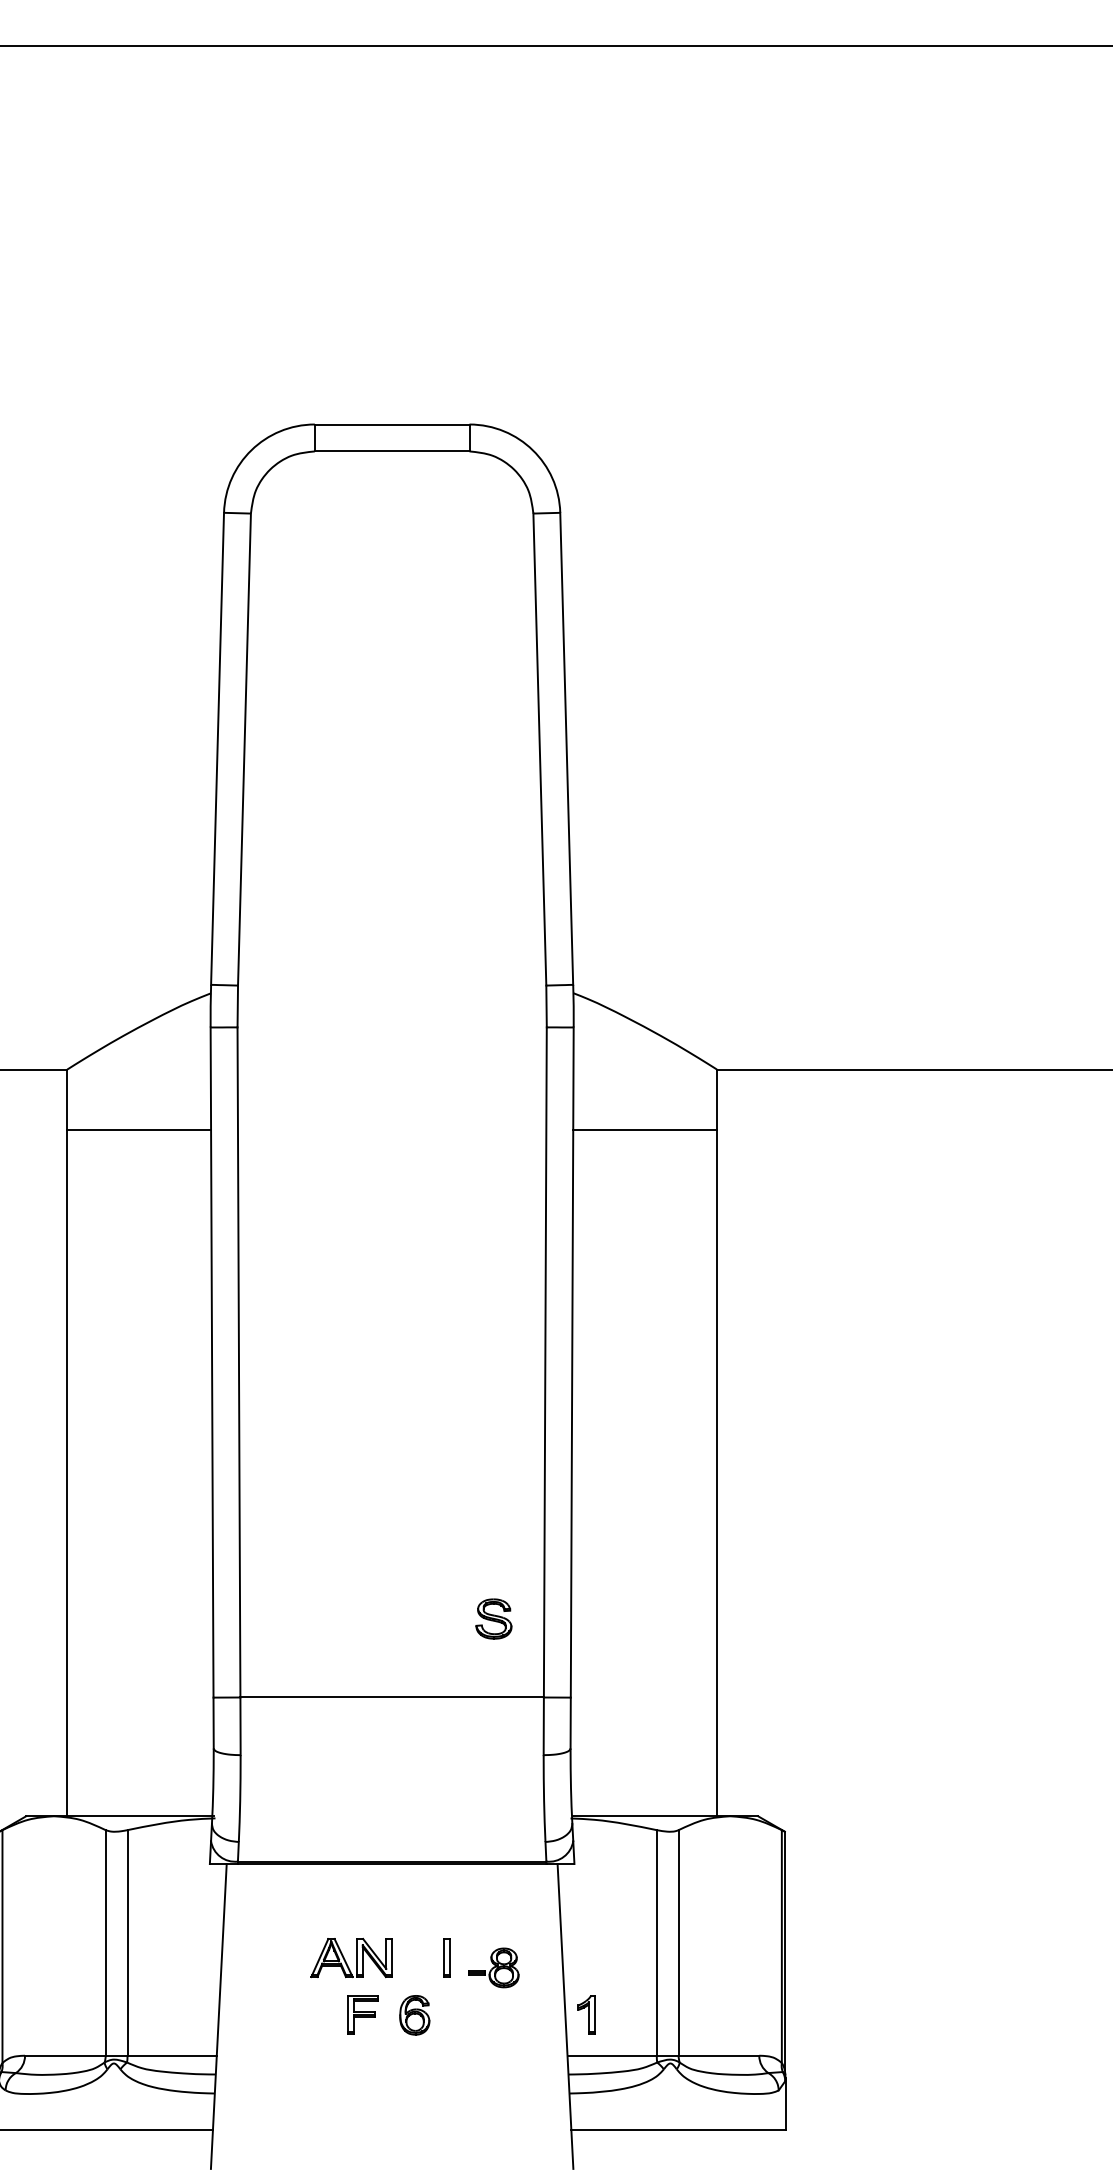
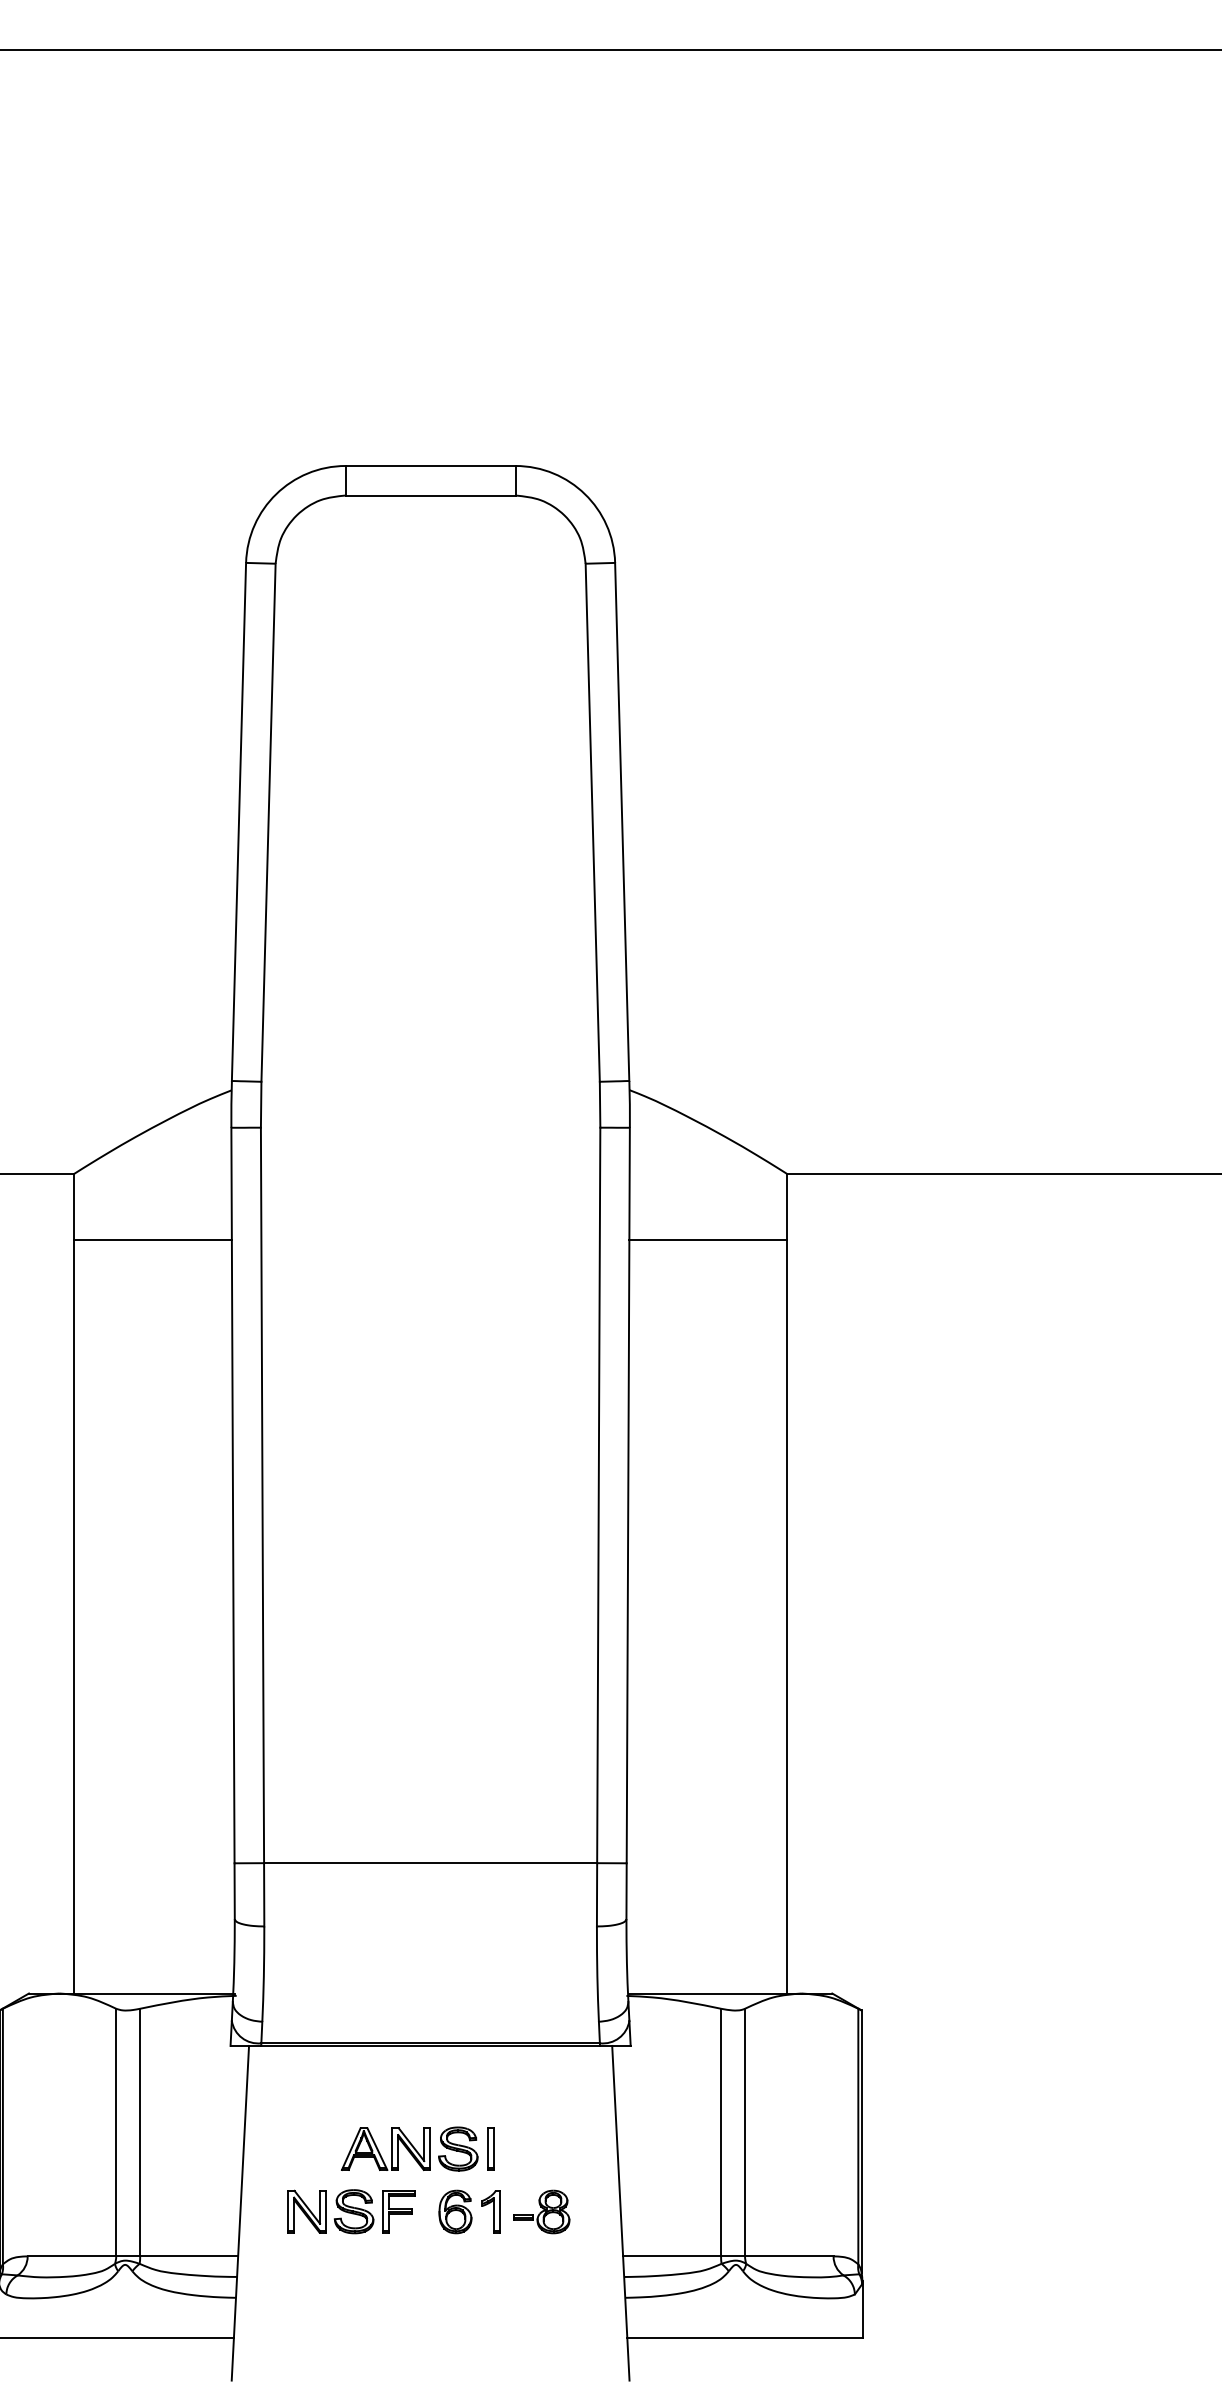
part: (494, 1618) -> (458, 2148), moved
part: (493, 1967) -> (541, 2211), moved
part: (300, 2014) -> (330, 2211), added
part: (586, 2014) -> (490, 2211), moved

